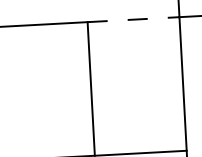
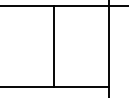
line: (132, 19) -> (81, 6), dashed -> solid

